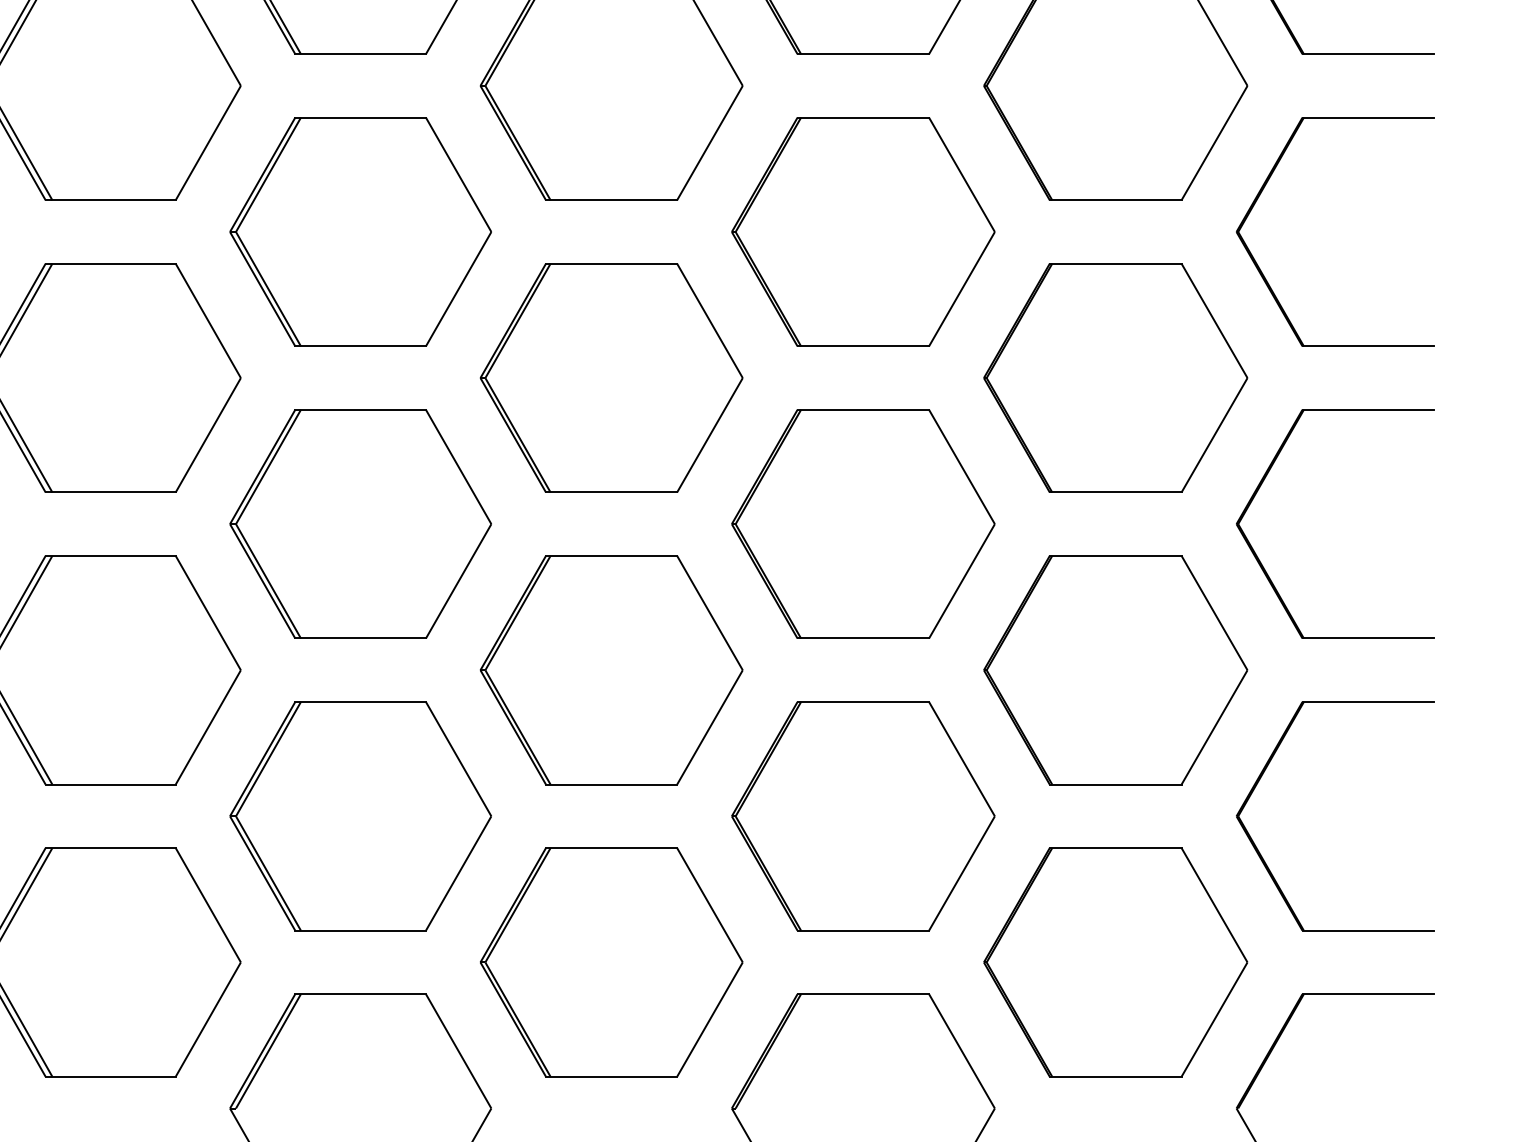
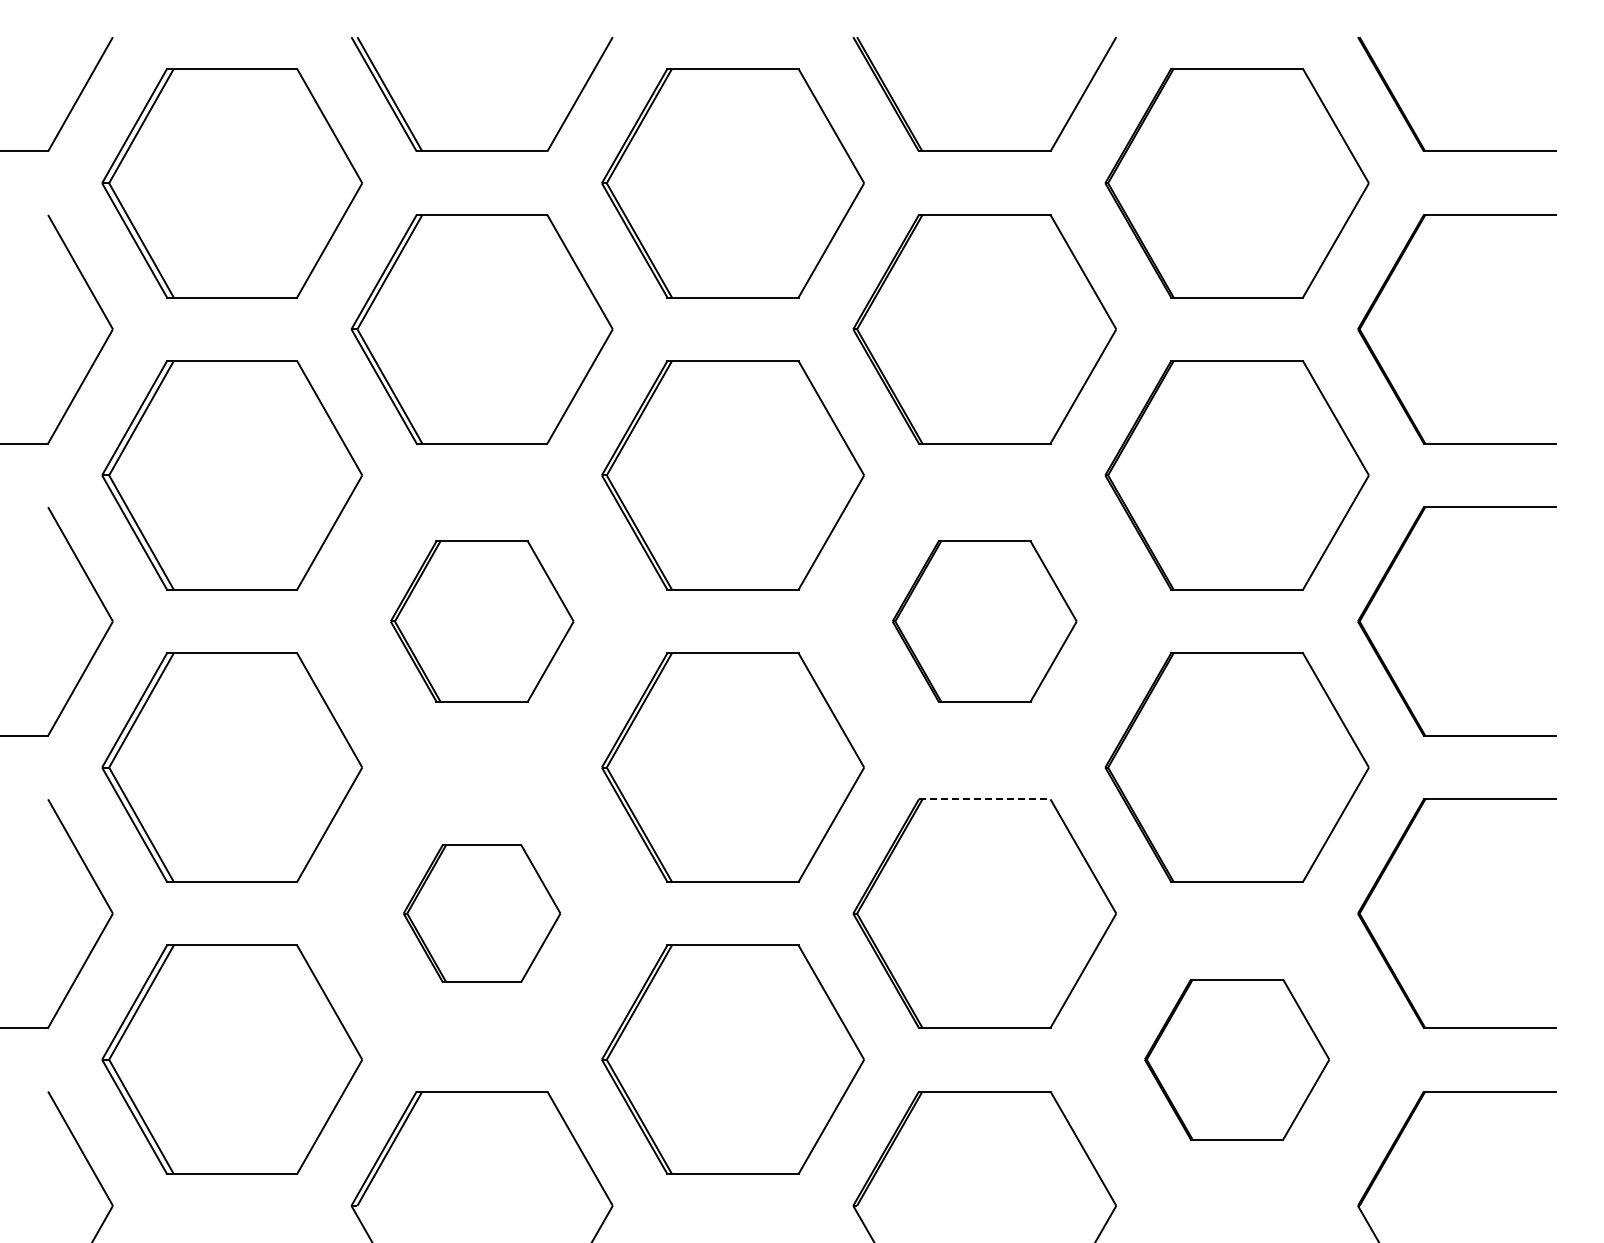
part: (361, 524) -> (482, 621), size x0.7
part: (863, 524) -> (984, 621), size x0.7
line: (863, 702) -> (984, 799), solid -> dashed
part: (360, 816) -> (481, 913), size x0.6
part: (1115, 962) -> (1236, 1059), size x0.7

